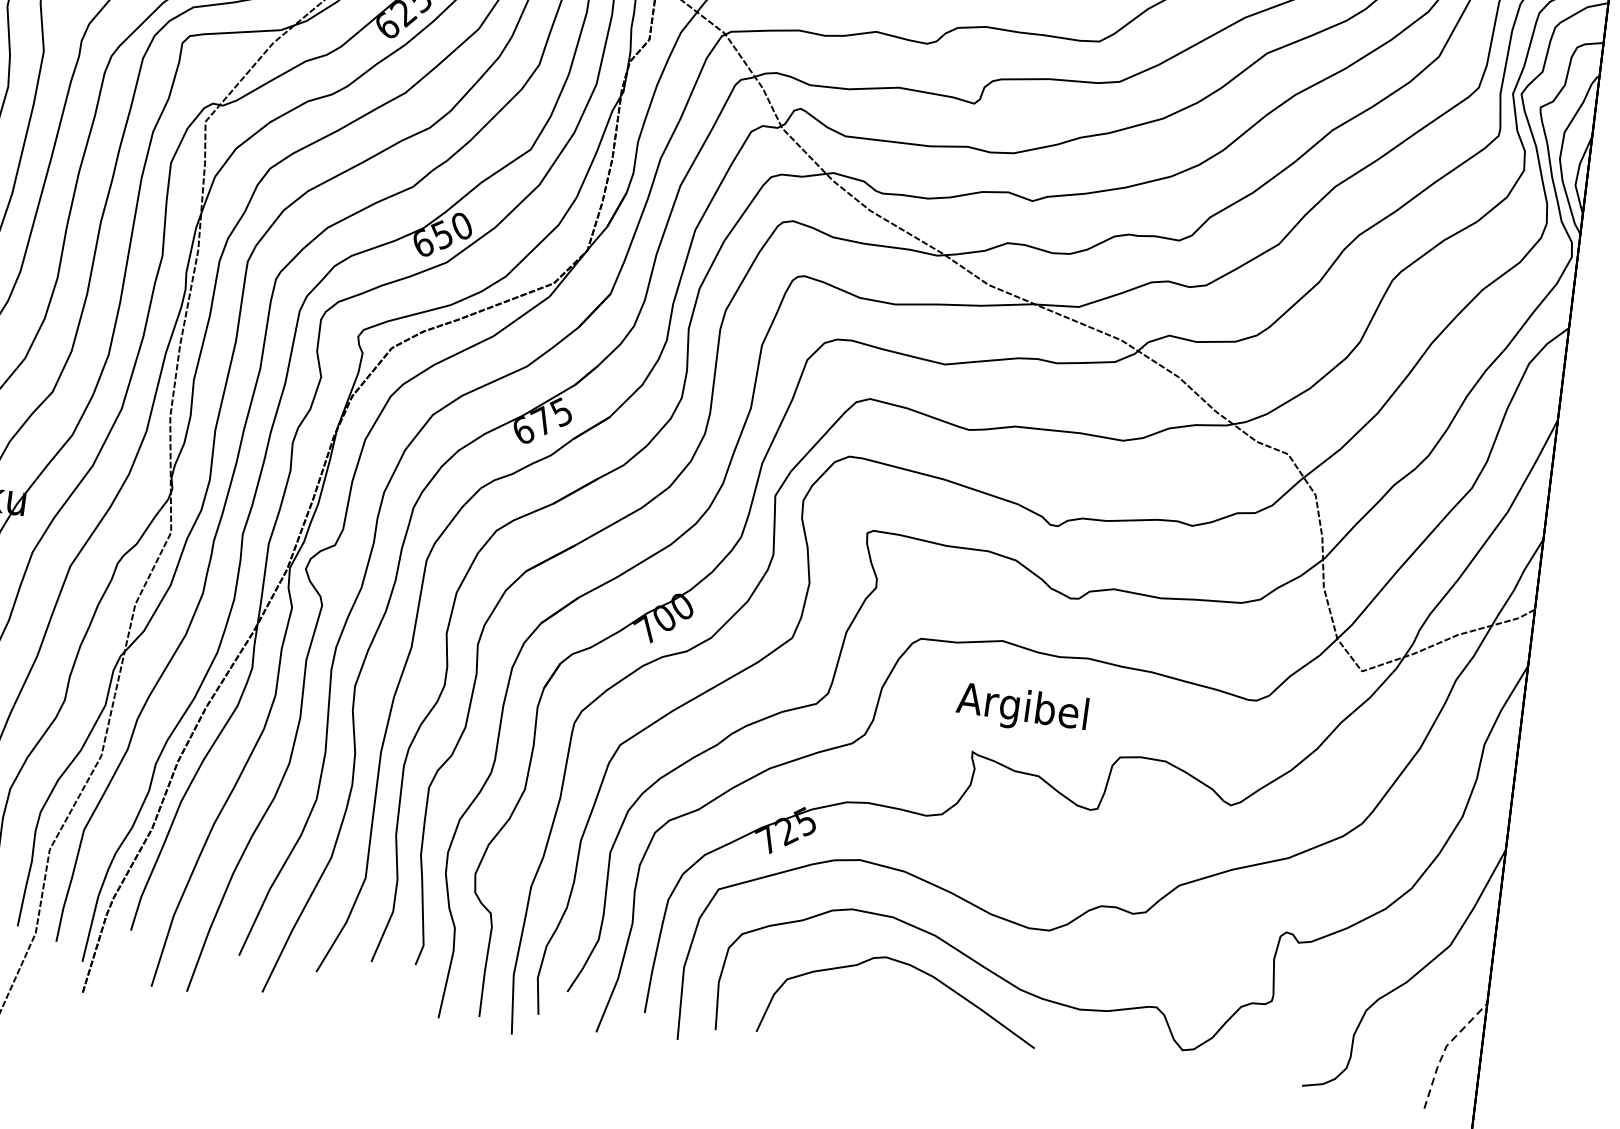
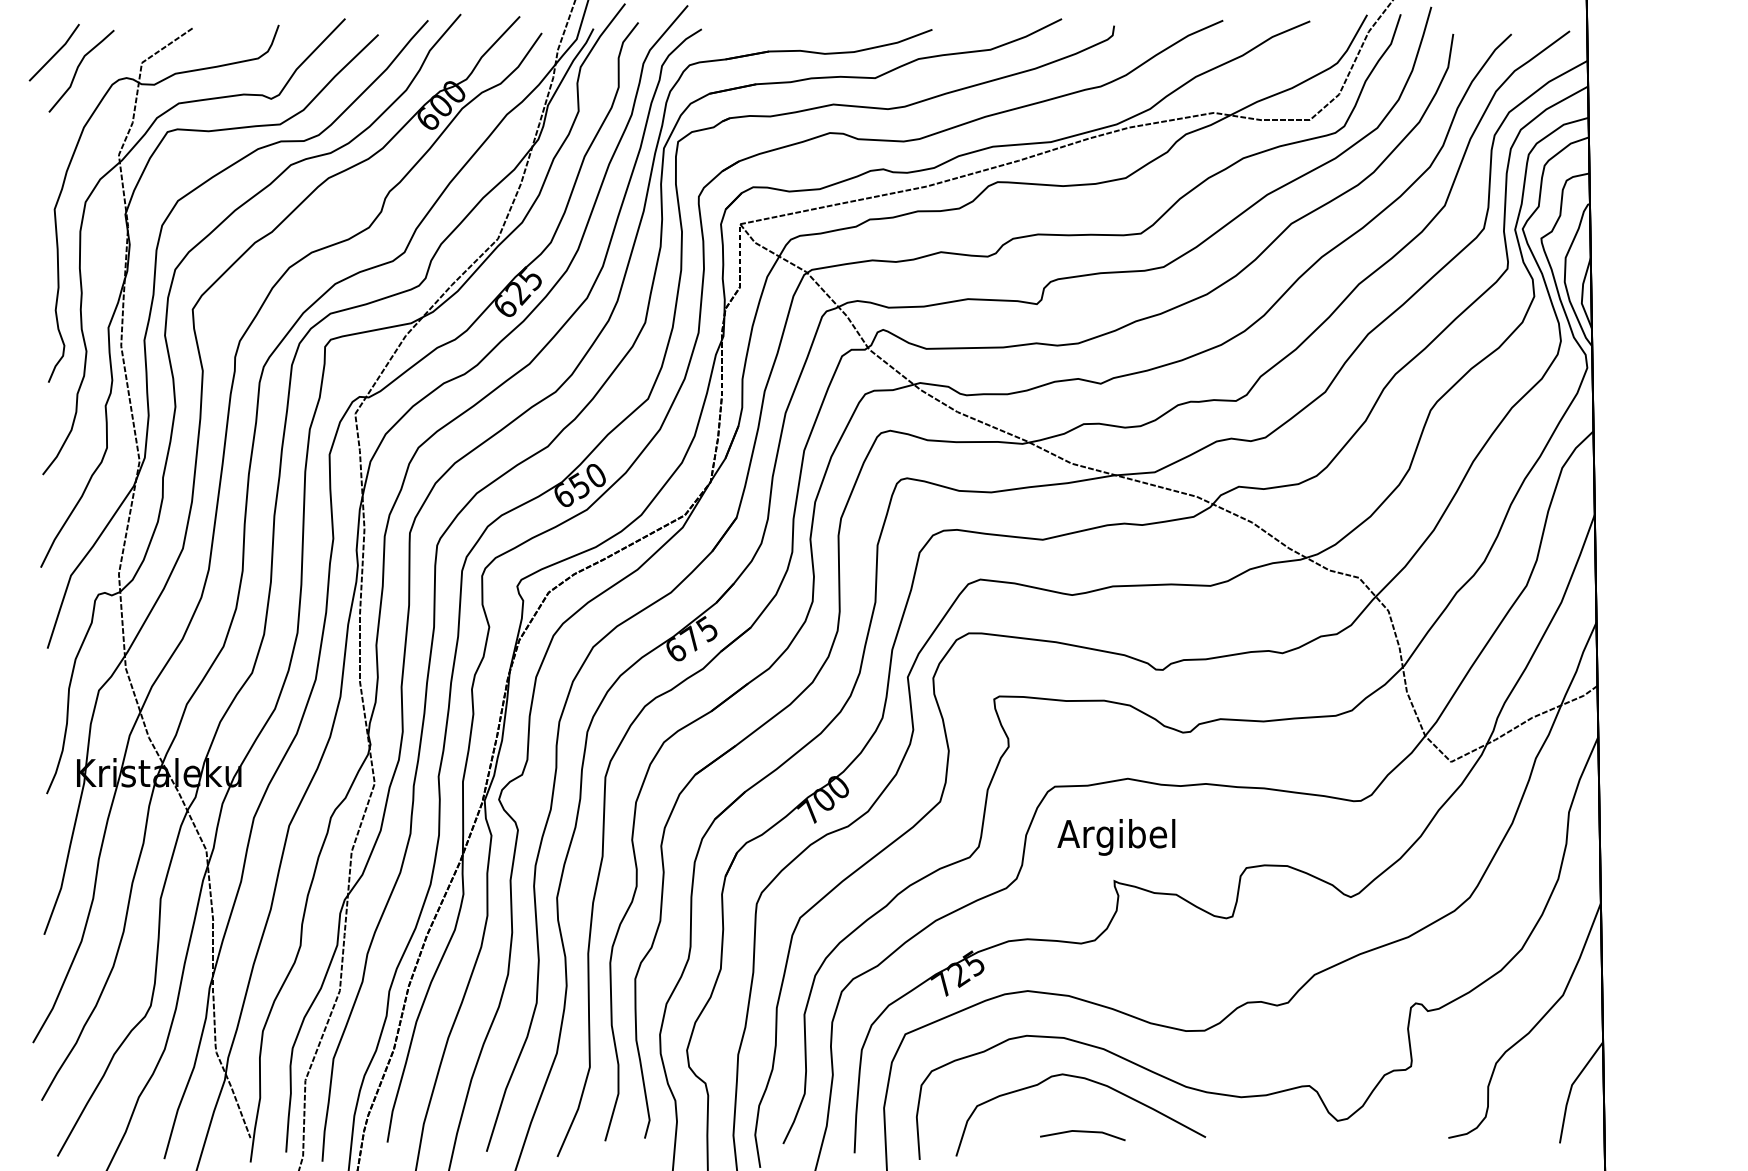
text: (1022, 709) -> (1116, 837), moved
line: (899, 1024) -> (1082, 1132), added
line: (1445, 1049) -> (1571, 1088), dashed -> solid

